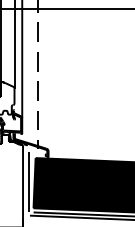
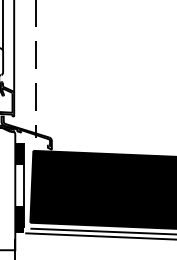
fill: (26, 159) -> (20, 152), added
fill: (26, 205) -> (20, 218), added

